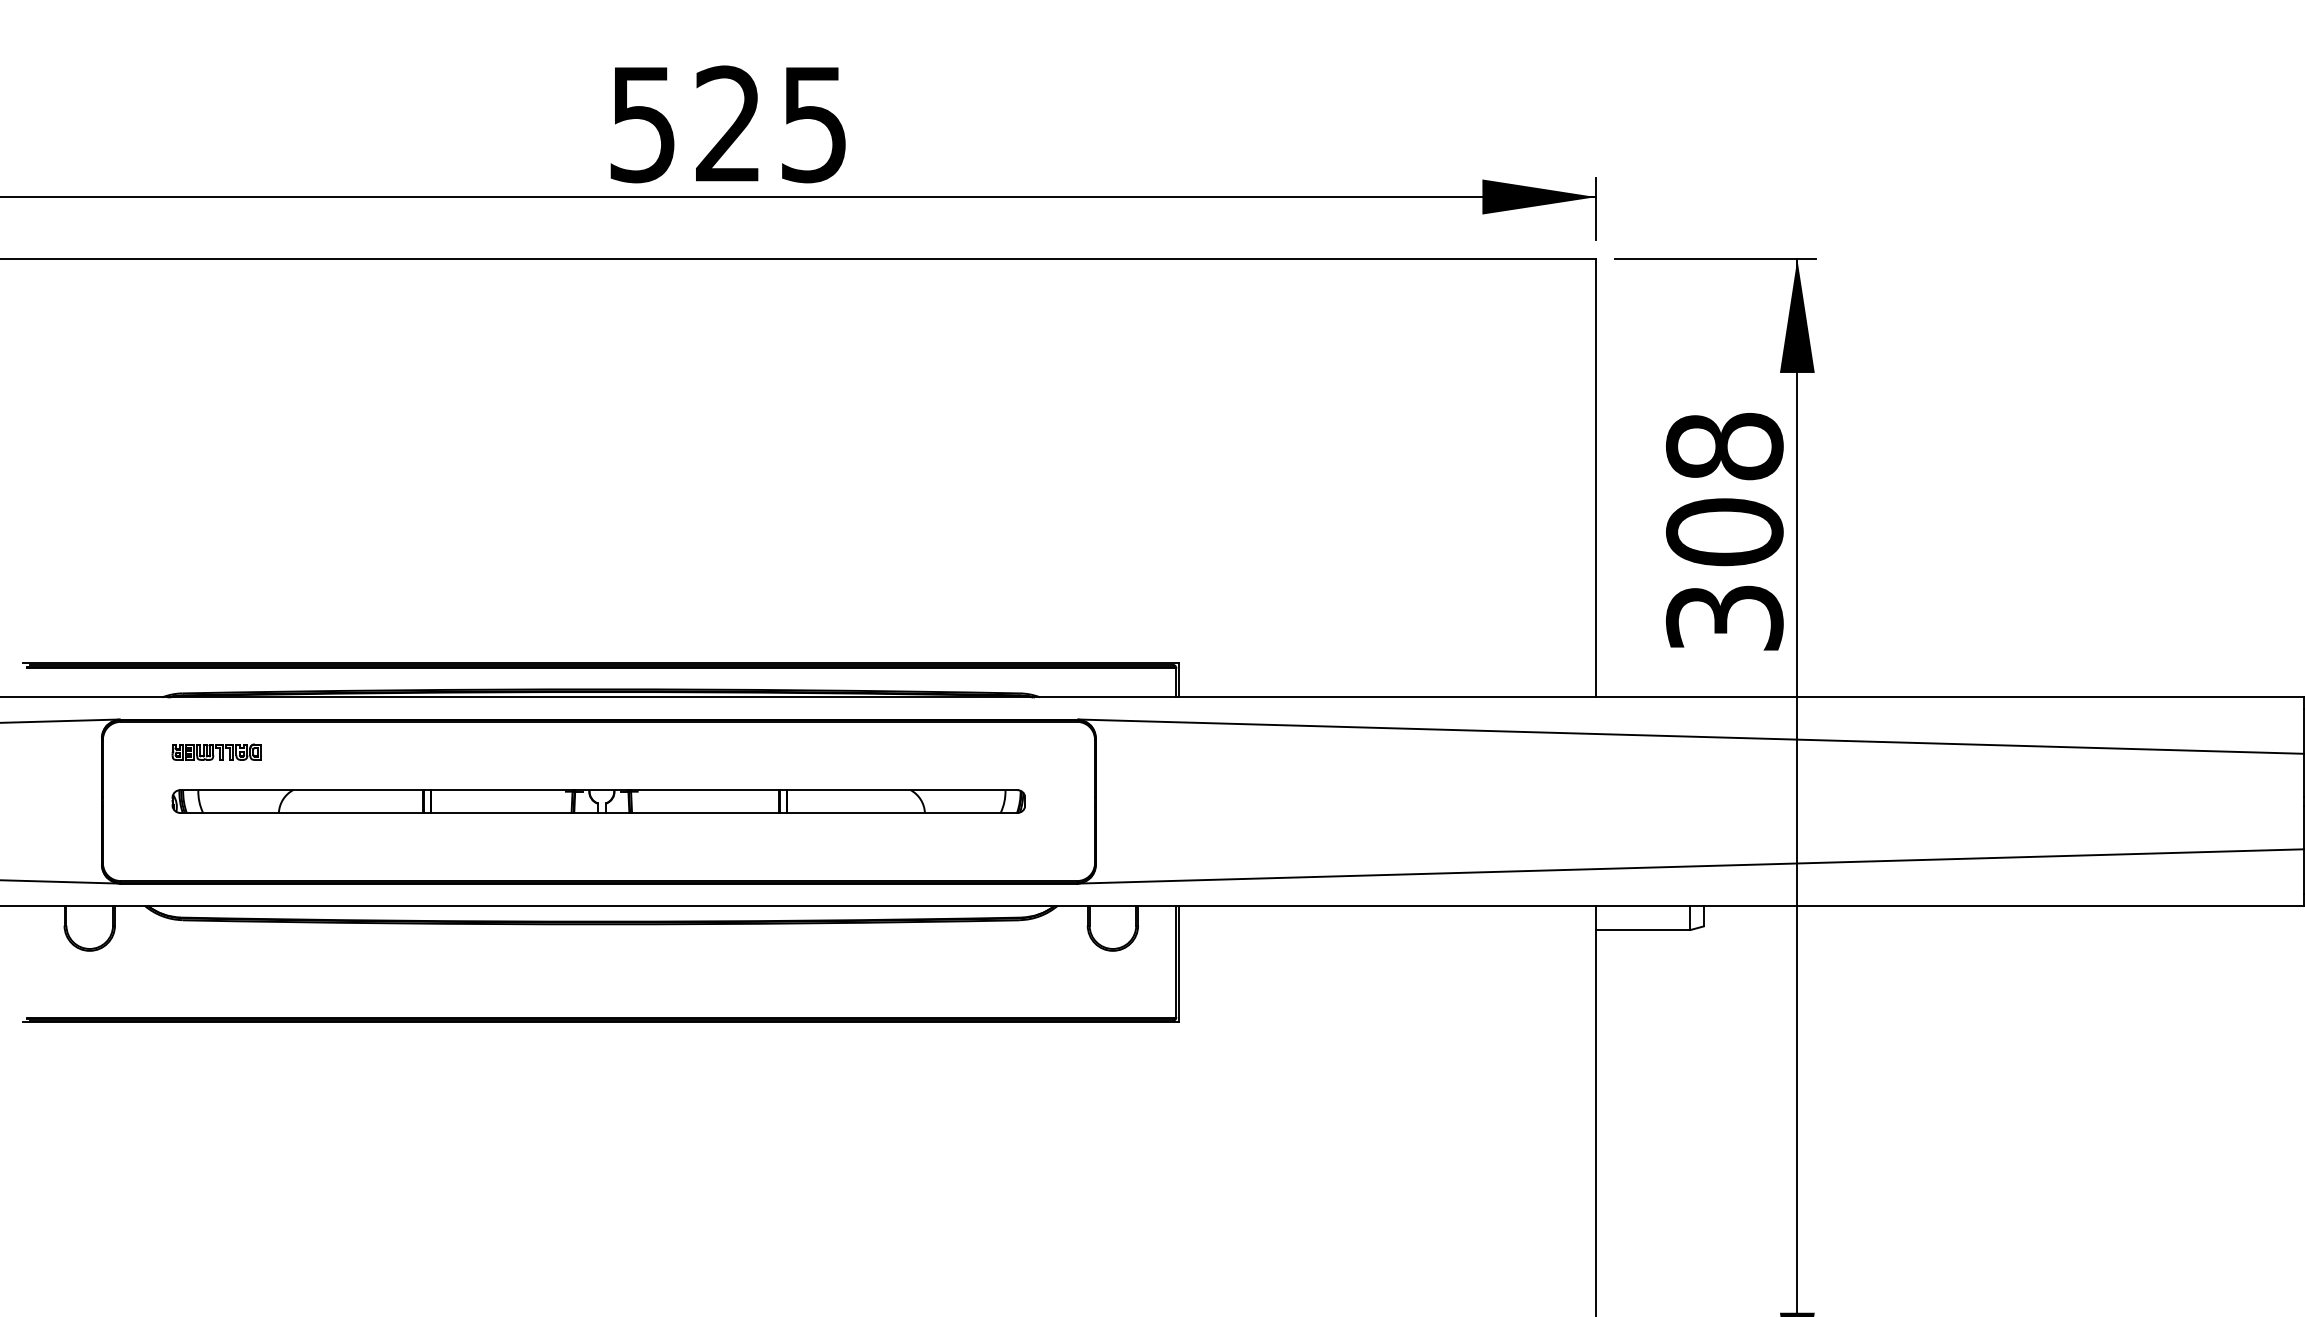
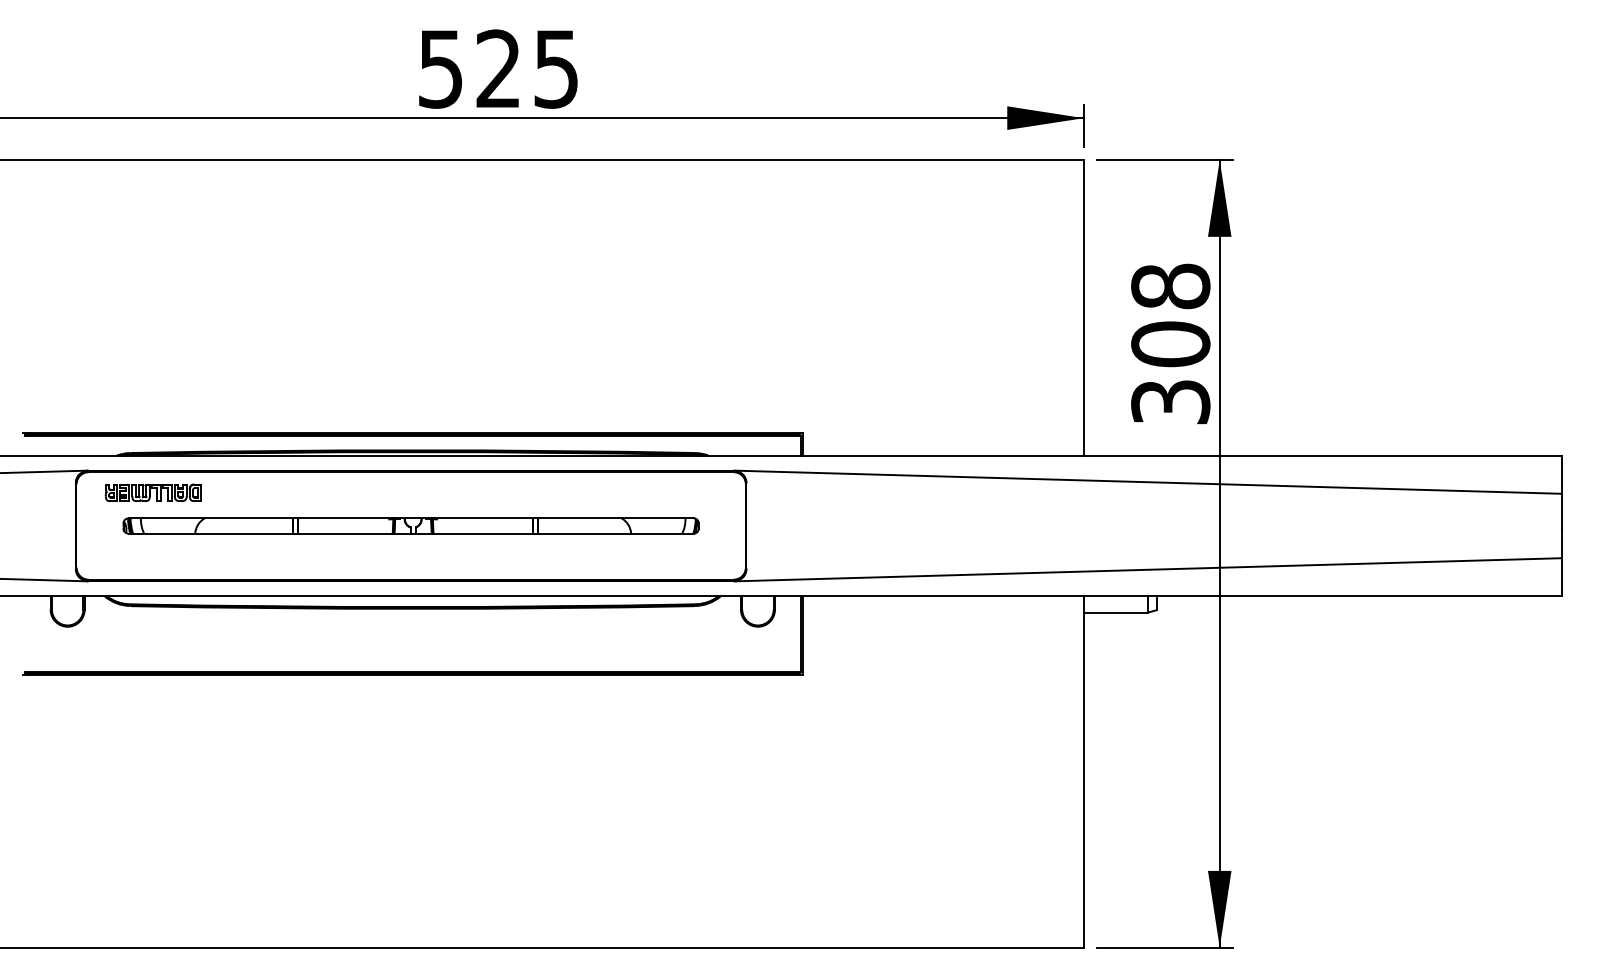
part: (215, 751) -> (152, 492), size x1.6

